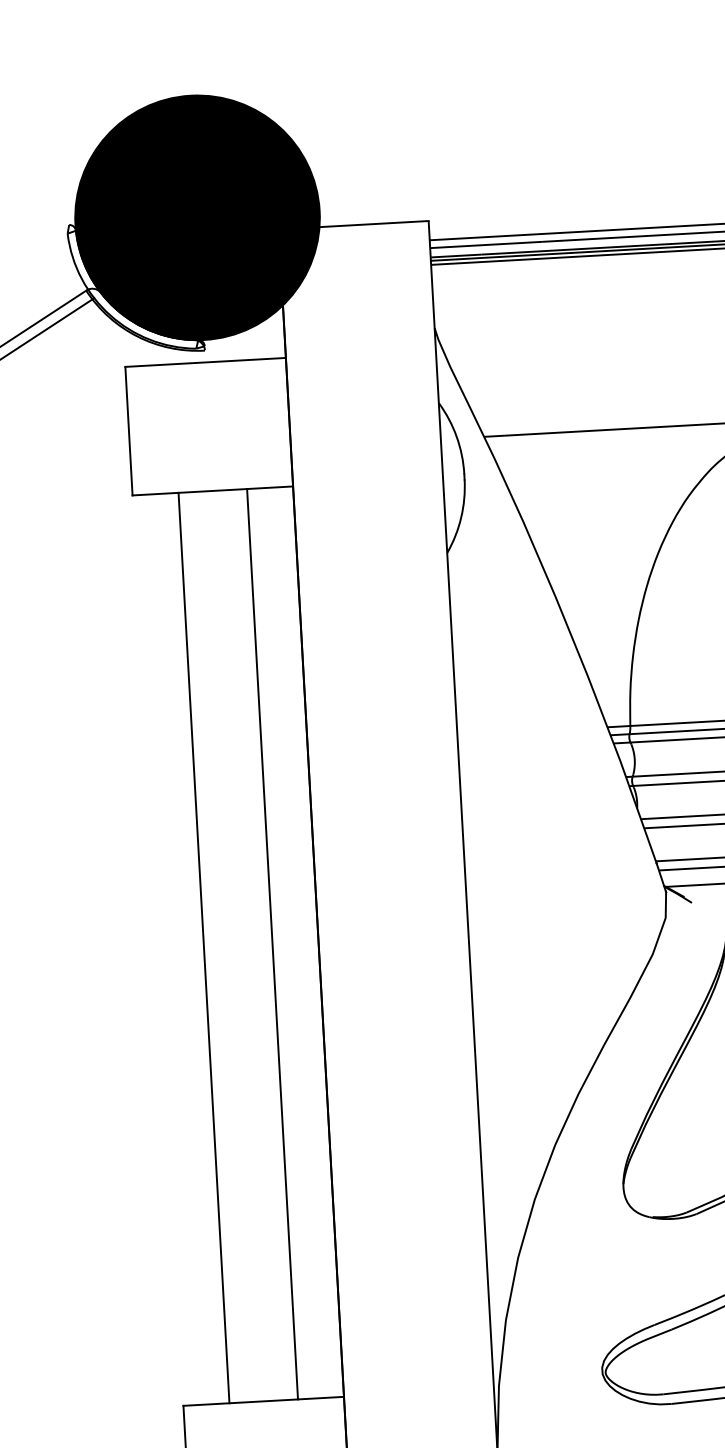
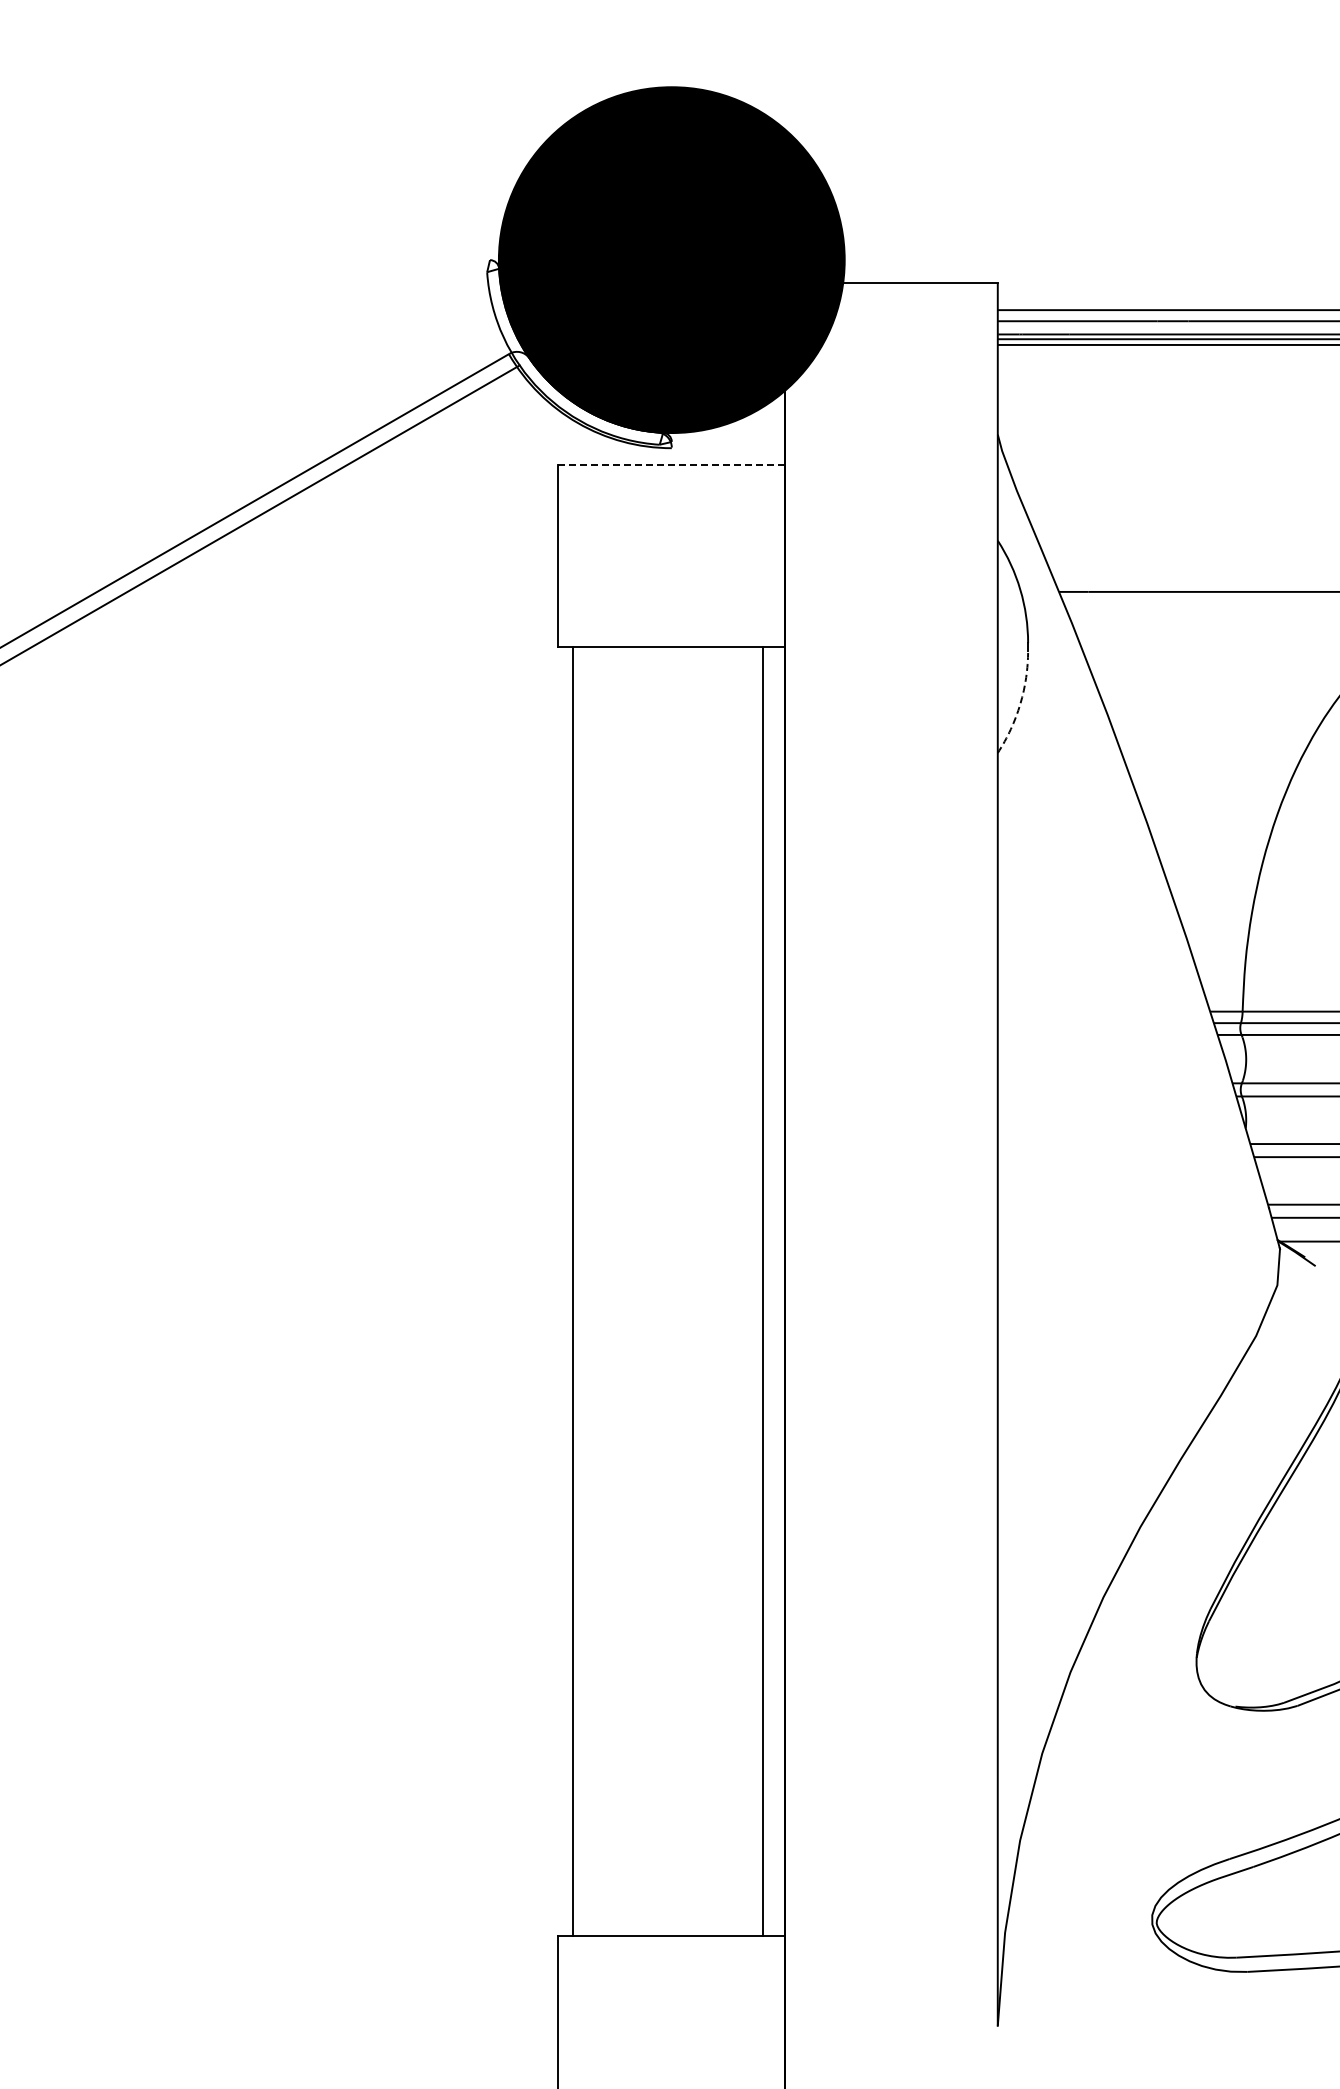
line: (205, 362) -> (671, 464), solid -> dashed
arc: (461, 517) -> (1020, 704), solid -> dashed
line: (272, 944) -> (763, 1291), moved
line: (204, 948) -> (573, 1291), moved

